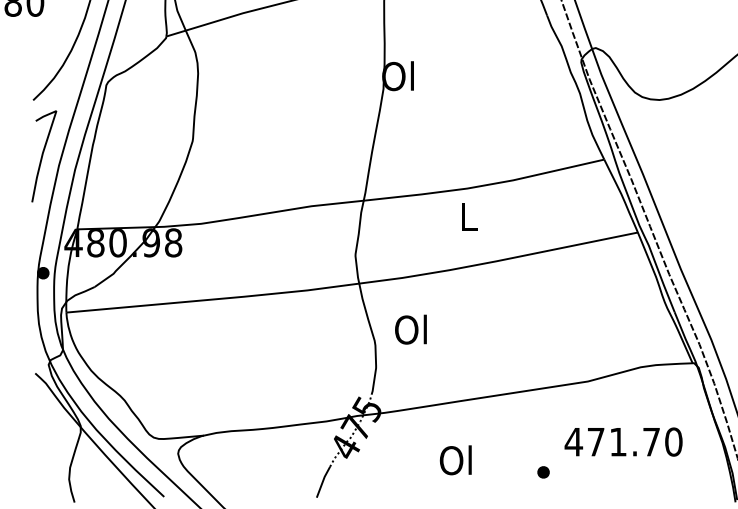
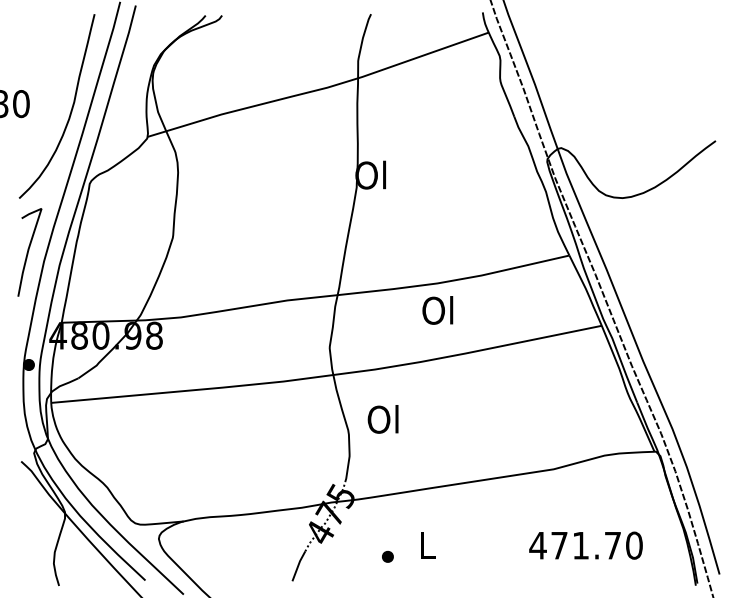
text: (467, 216) -> (437, 310), L -> Ol
text: (623, 441) -> (585, 545), moved
text: (455, 459) -> (426, 544), Ol -> L
part: (543, 472) -> (387, 556), moved

